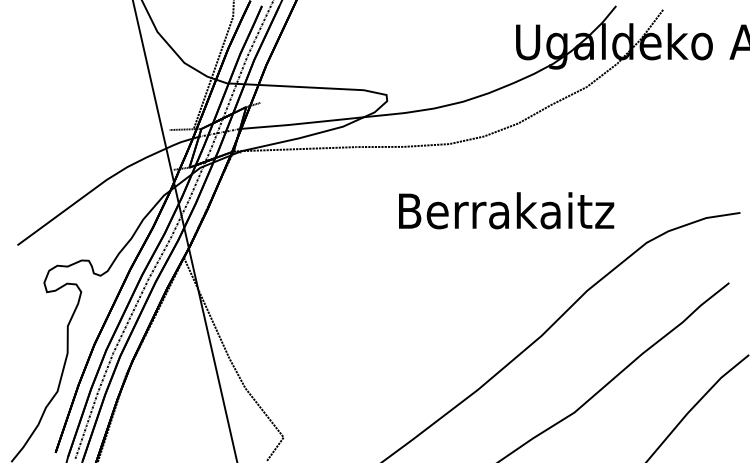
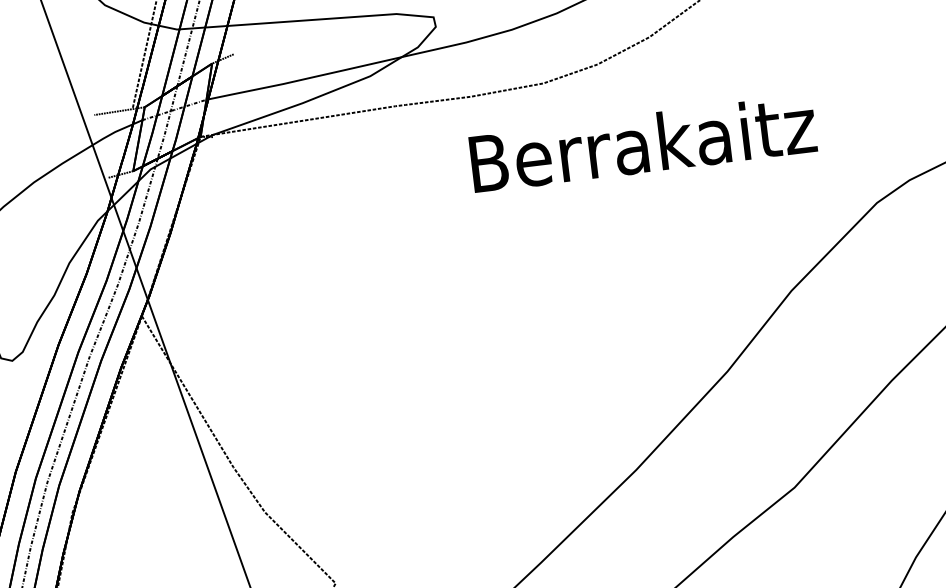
text: (506, 210) -> (642, 143), moved

